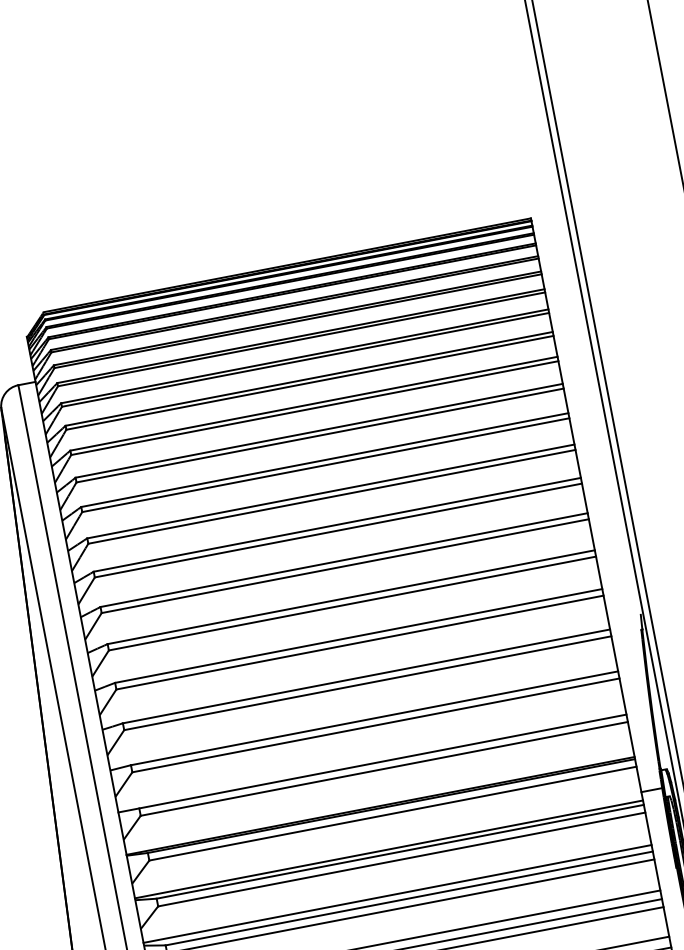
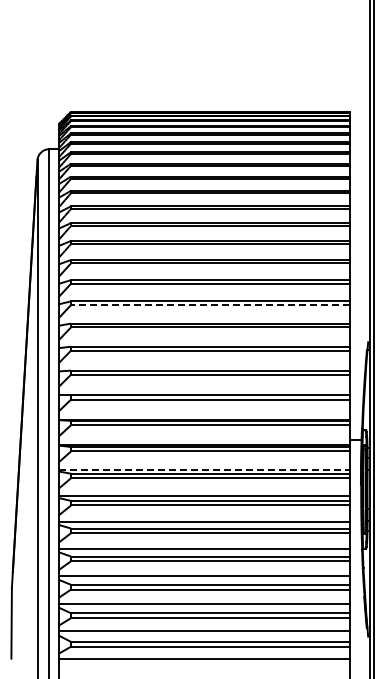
line: (351, 604) -> (209, 305), solid -> dashed
line: (397, 893) -> (204, 469), solid -> dashed

